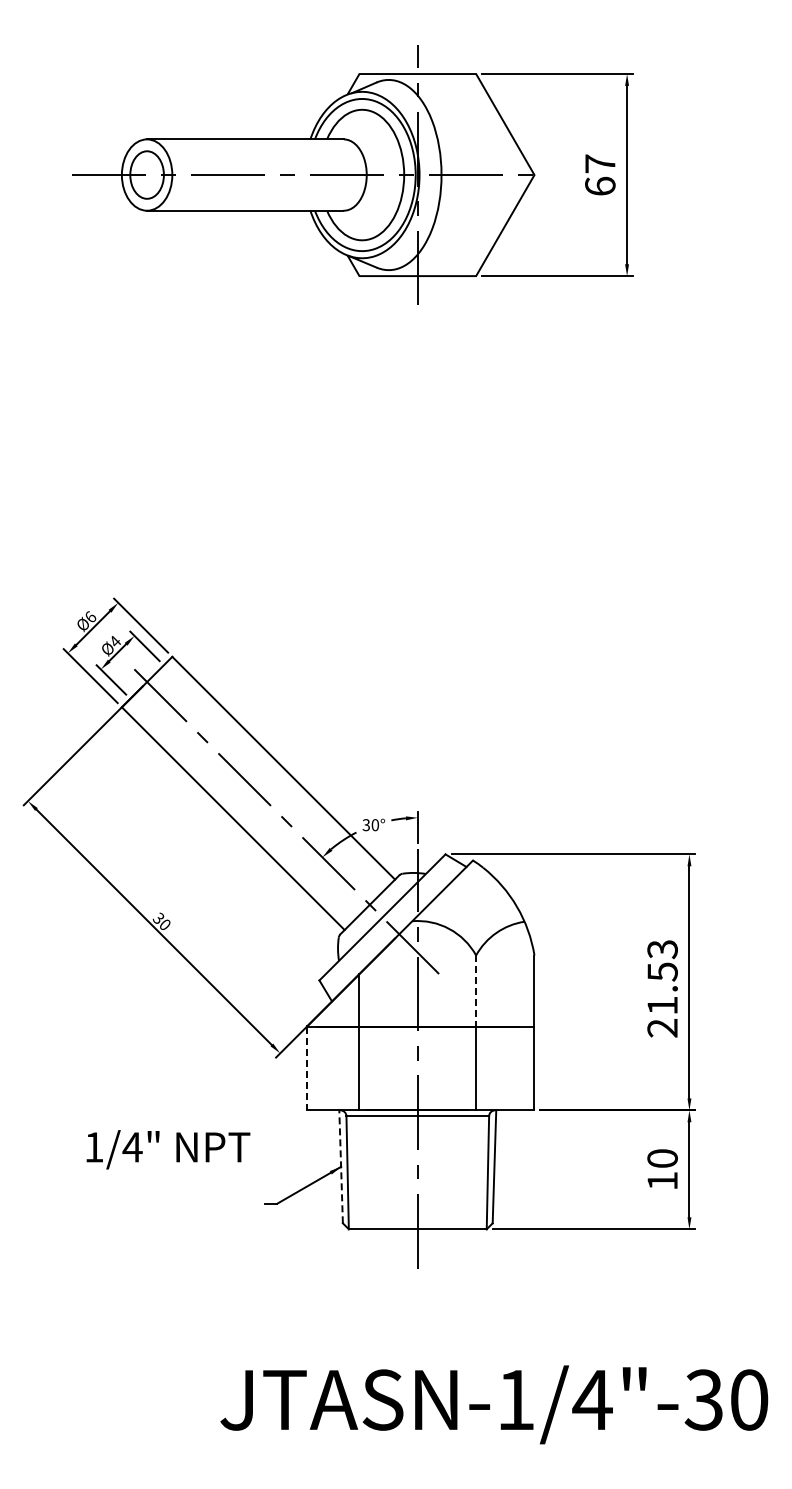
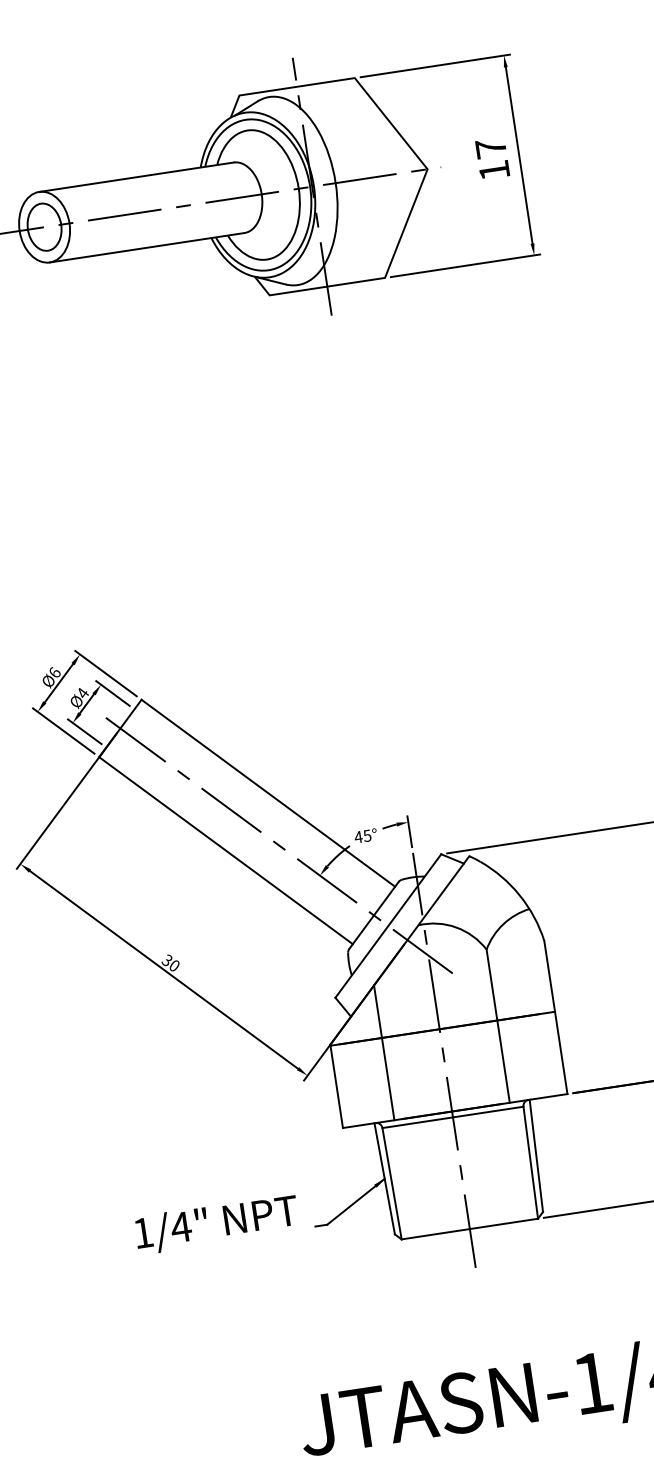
text: (600, 185) -> (494, 169), 67 -> 17
text: (370, 825) -> (362, 836), 30° -> 45°
line: (476, 991) -> (492, 985), dashed -> solid
line: (307, 1068) -> (336, 1086), dashed -> solid
text: (168, 1149) -> (216, 1224), moved
line: (341, 1166) -> (385, 1178), dashed -> solid

